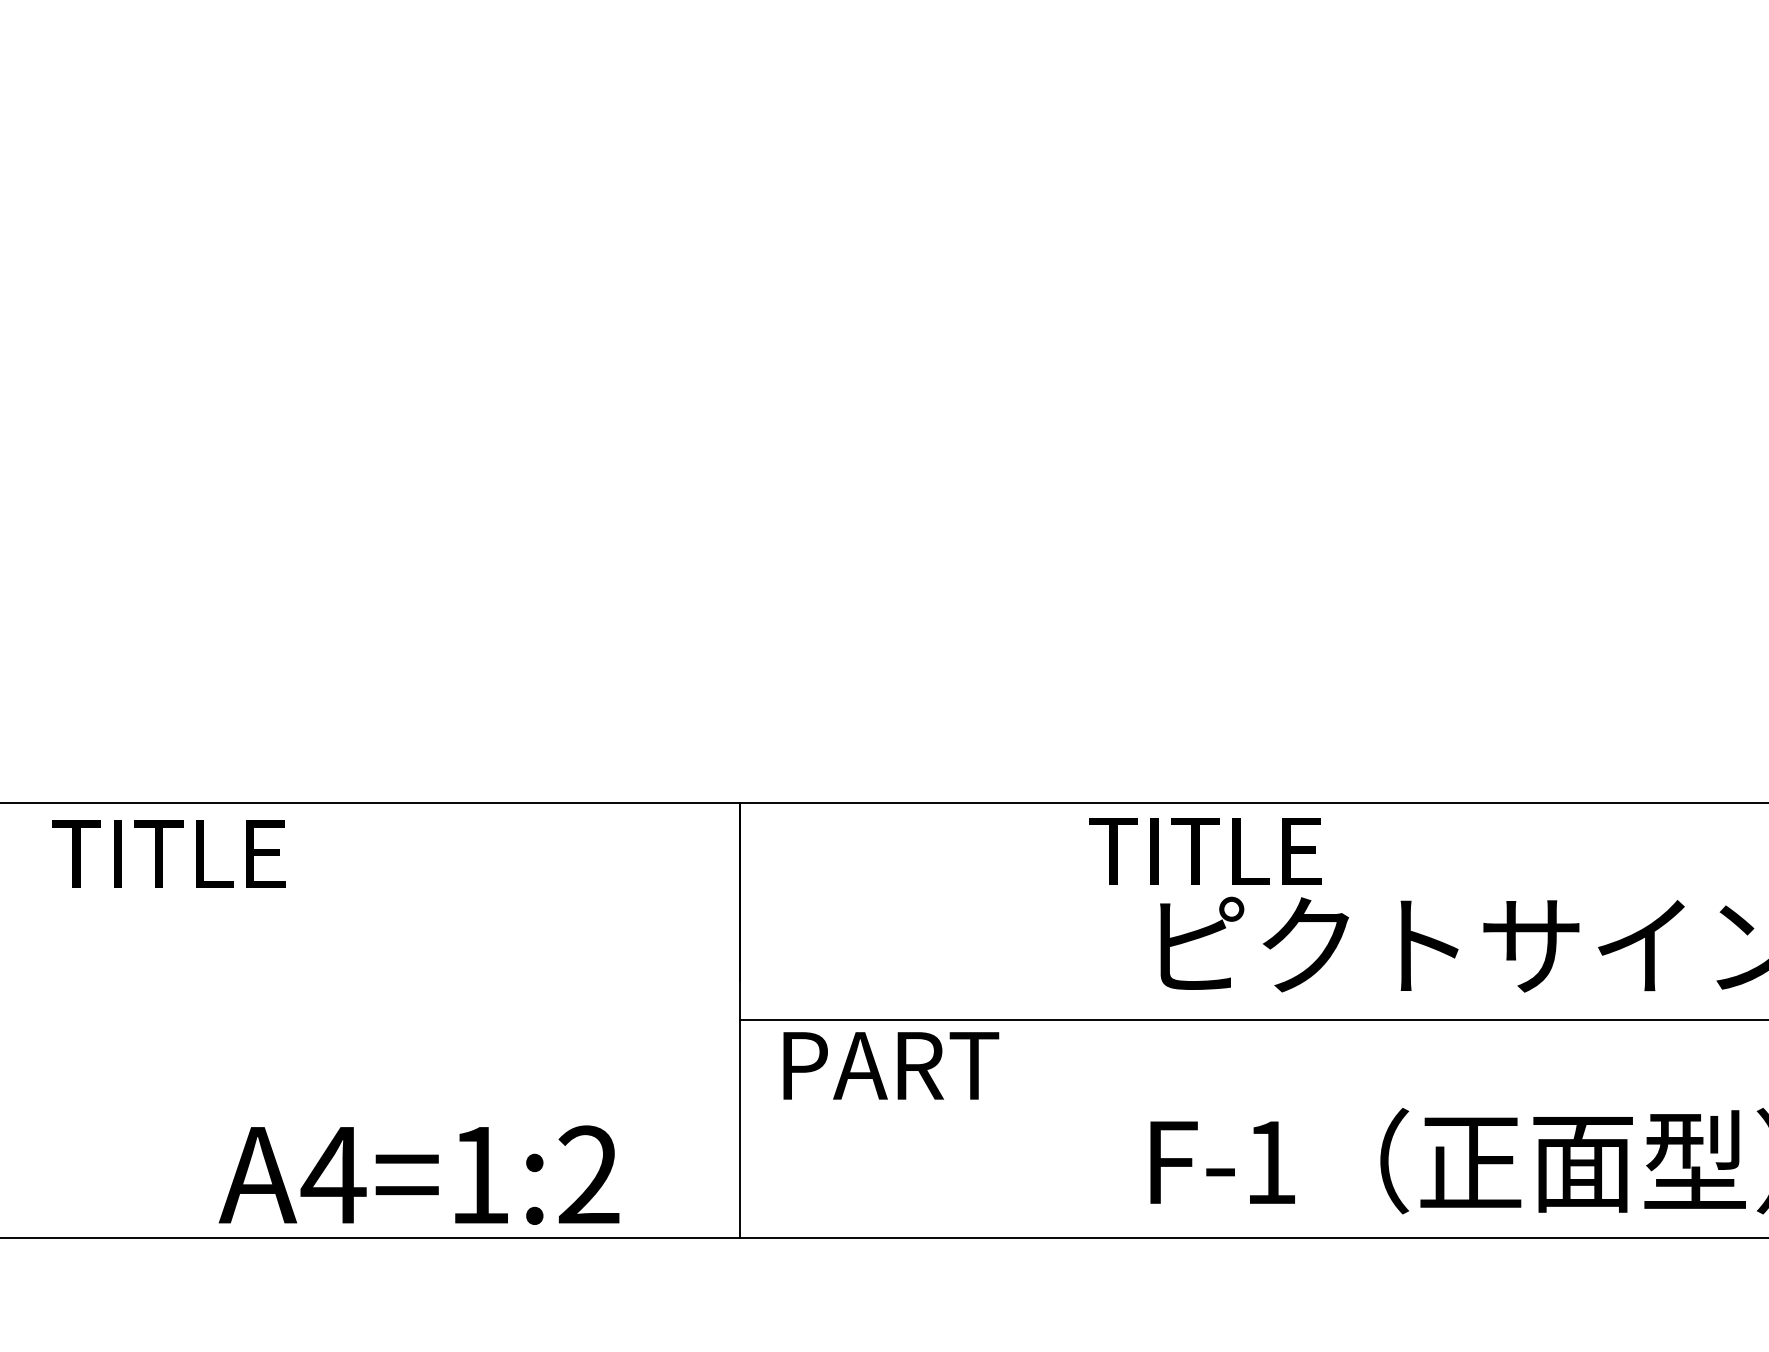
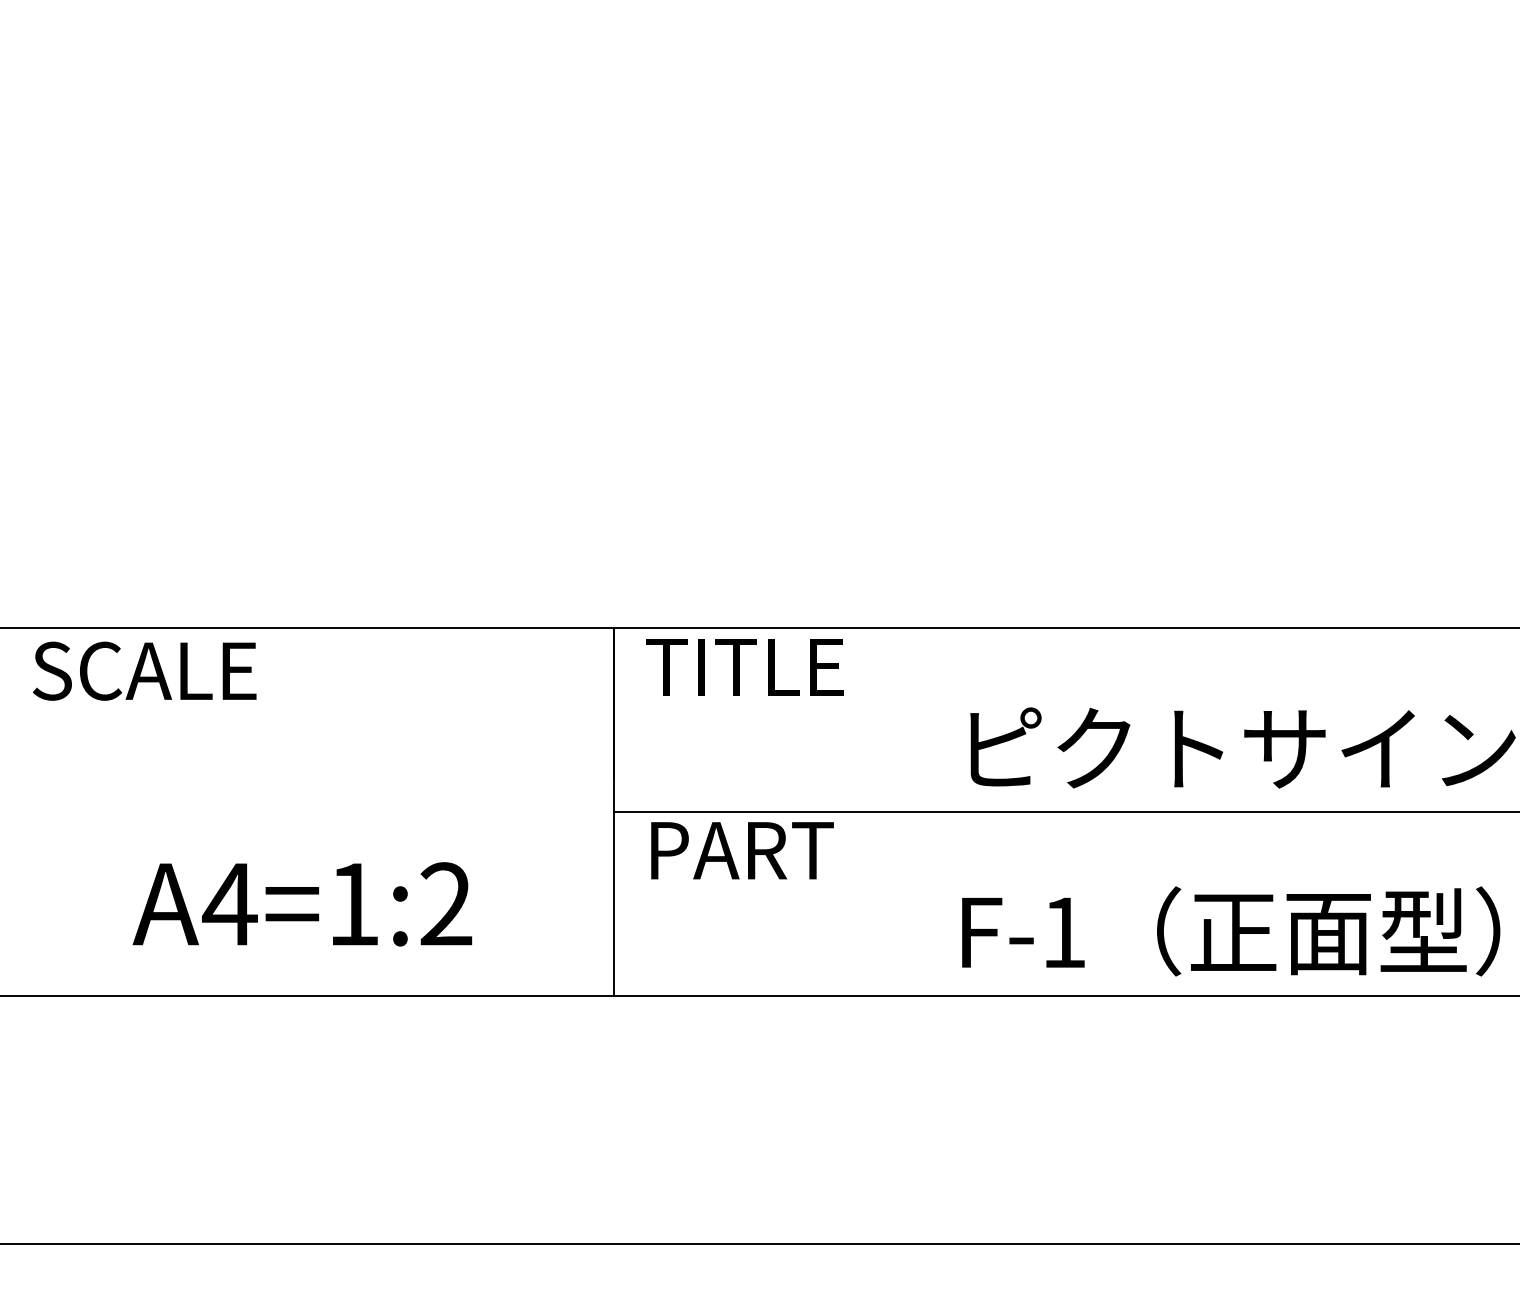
text: (1205, 852) -> (744, 667), moved
text: (184, 853) -> (143, 670), TITLE -> SCALE
text: (419, 1175) -> (302, 904), moved

